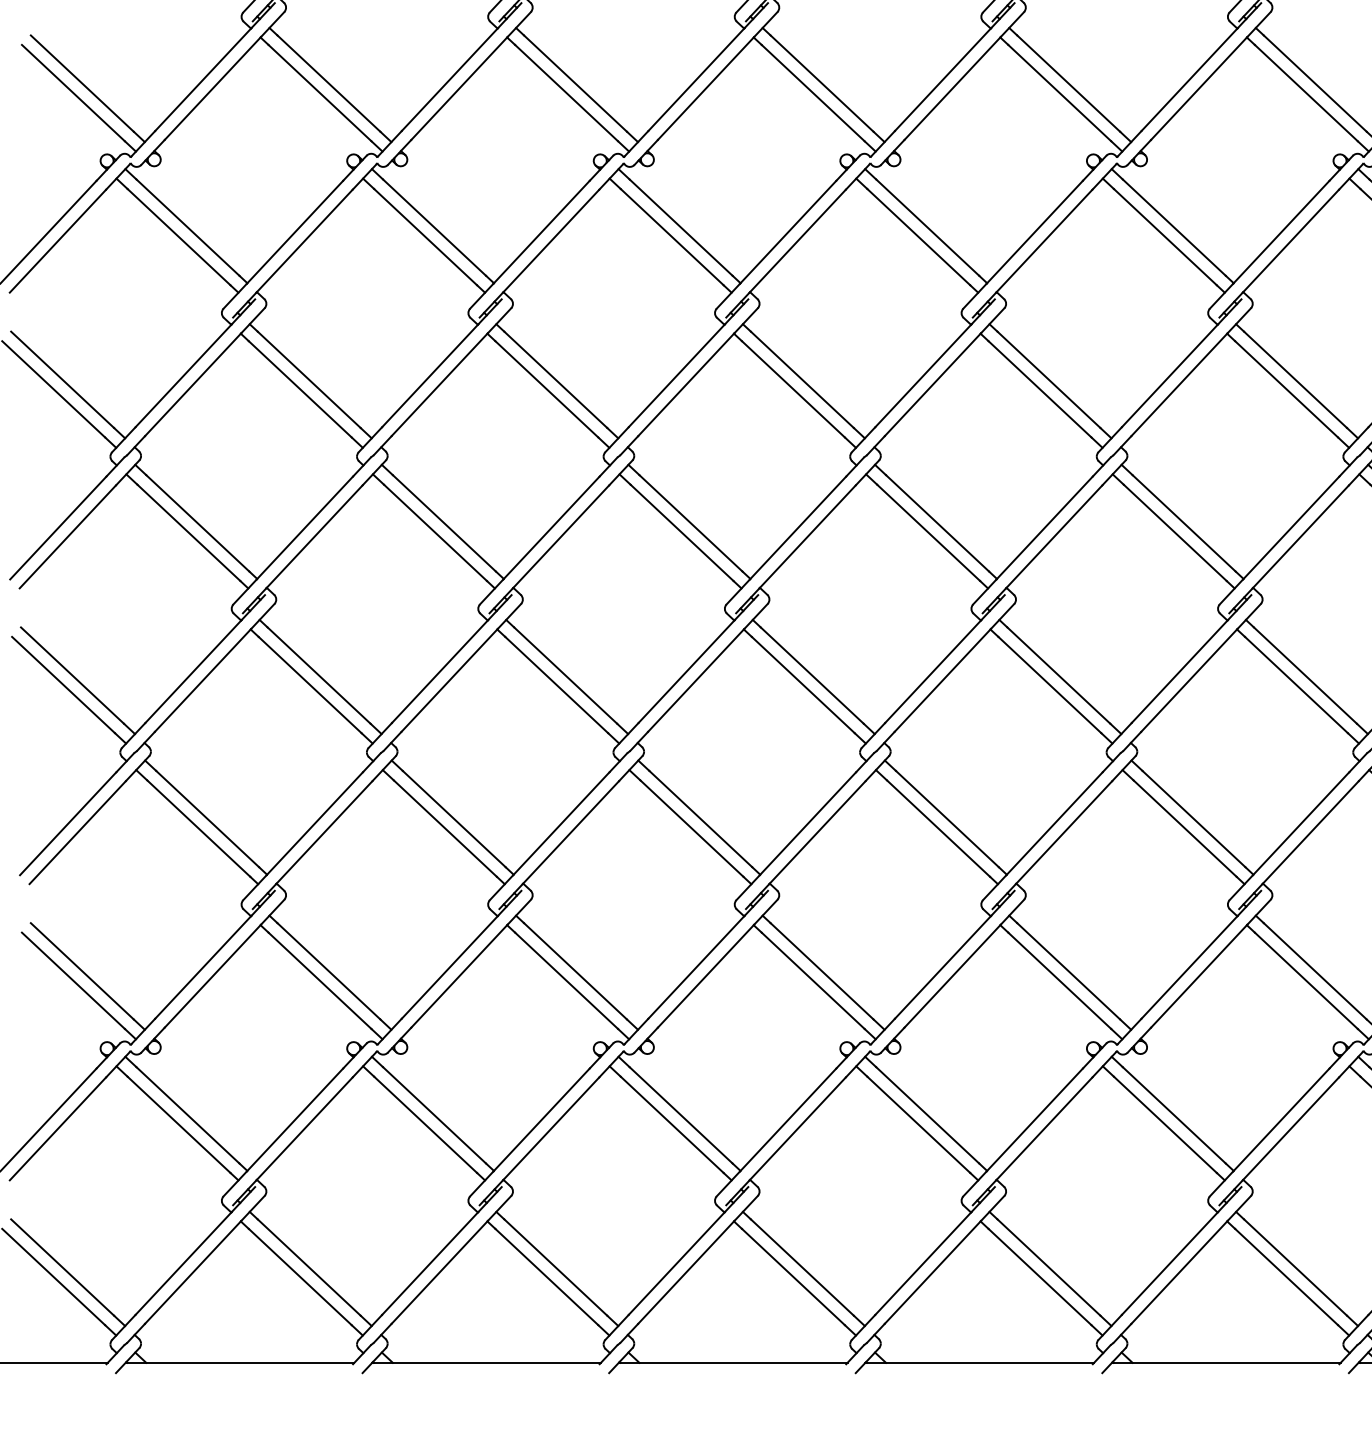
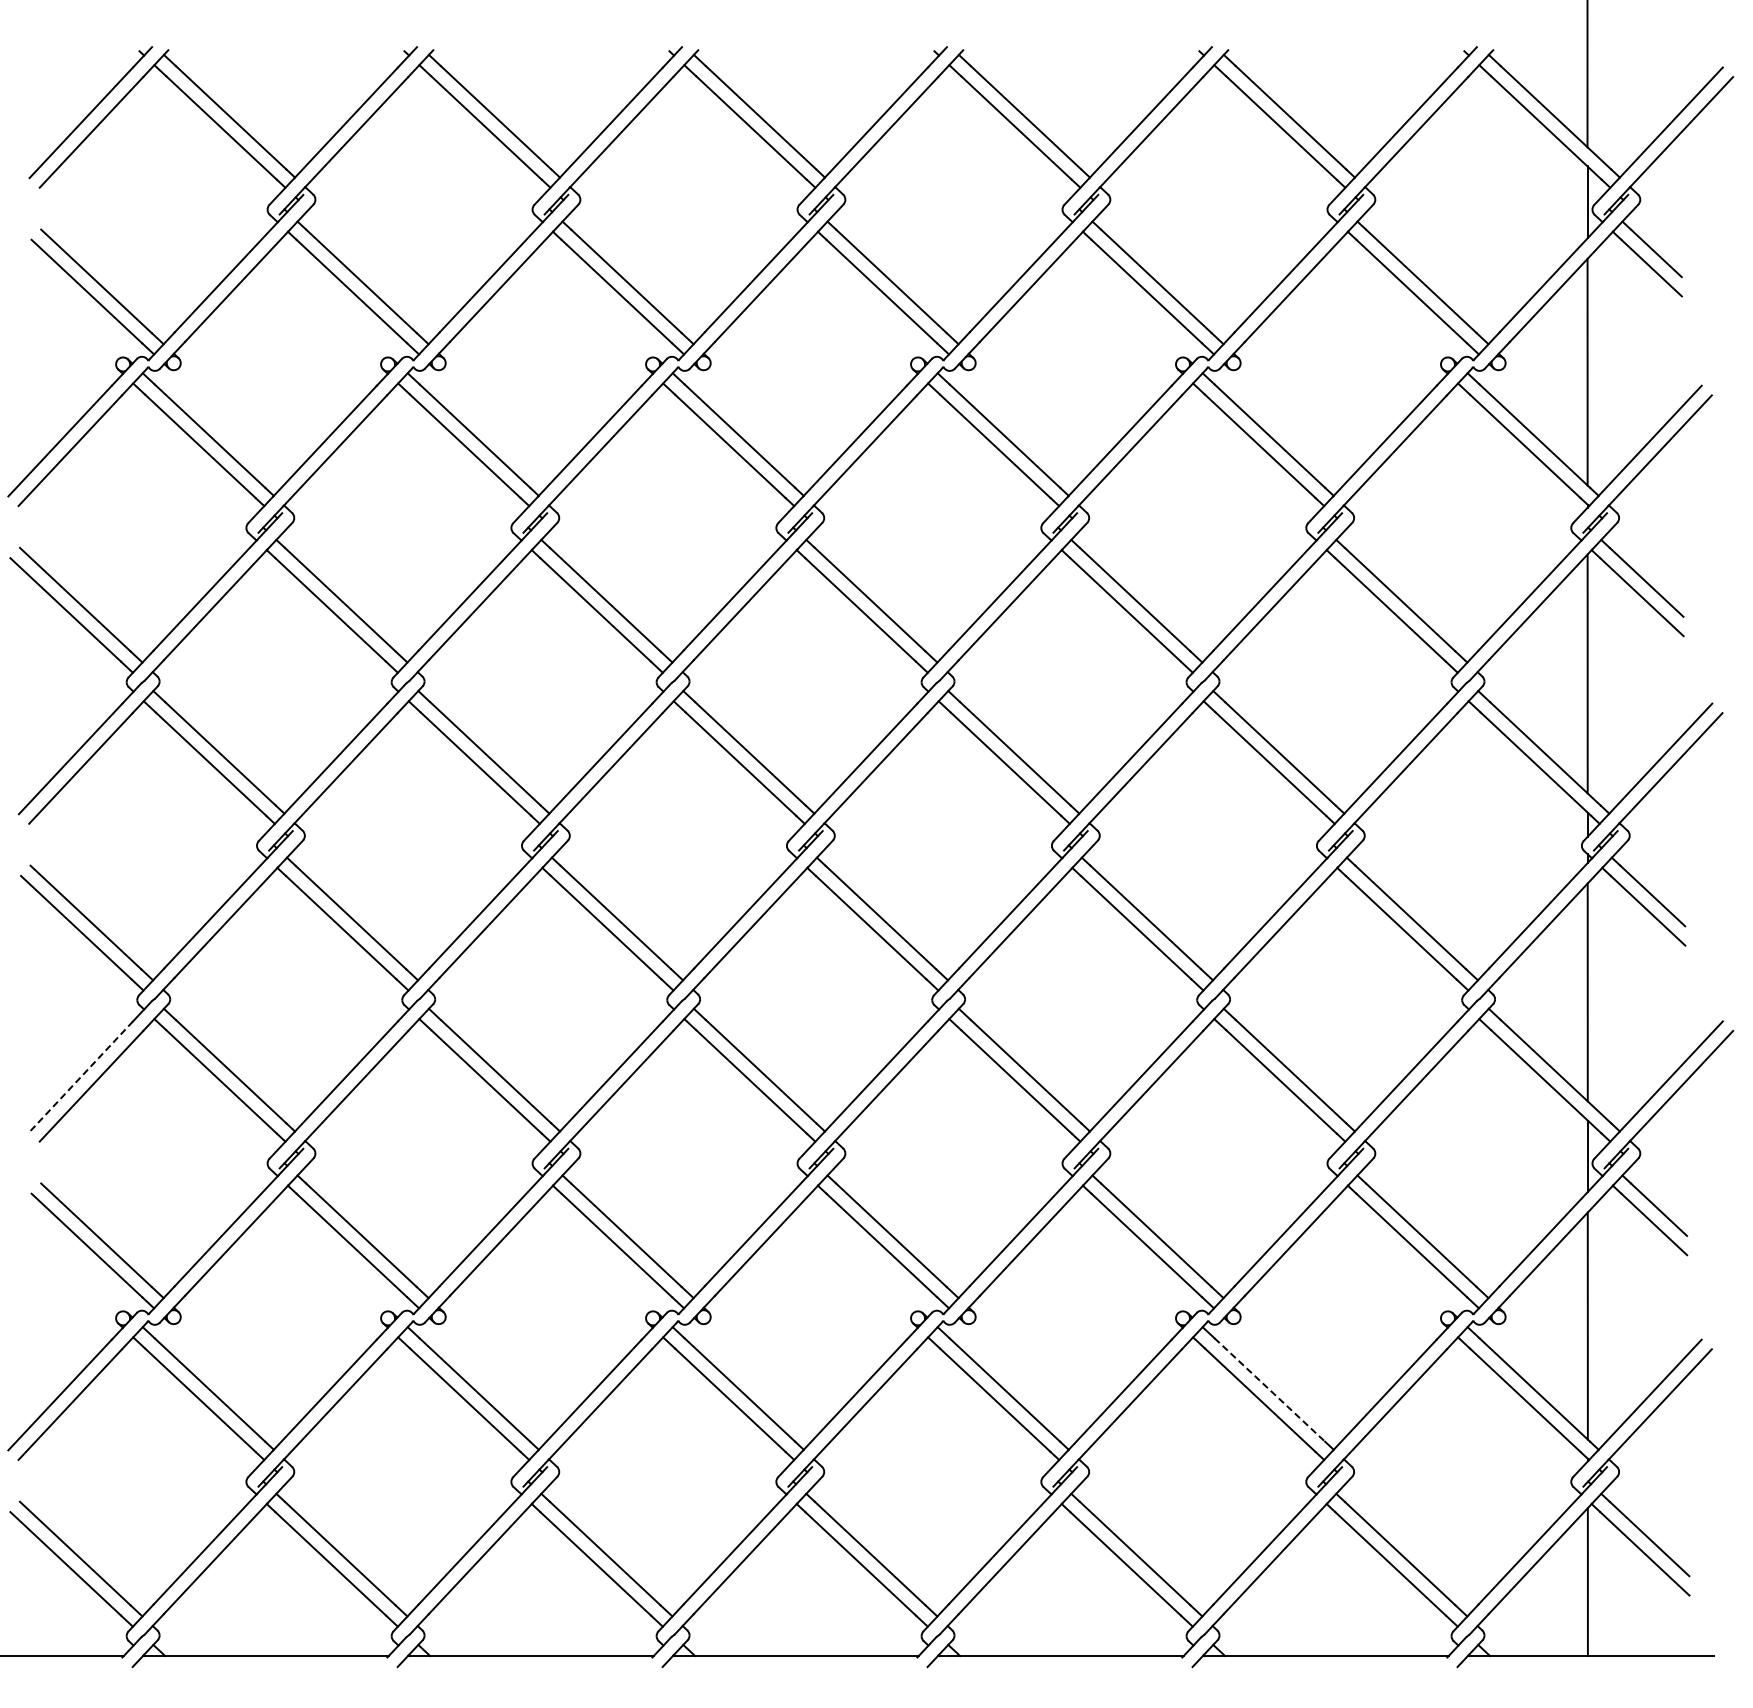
line: (68, 823) -> (81, 1076), solid -> dashed
line: (1173, 1115) -> (1269, 1390), solid -> dashed

